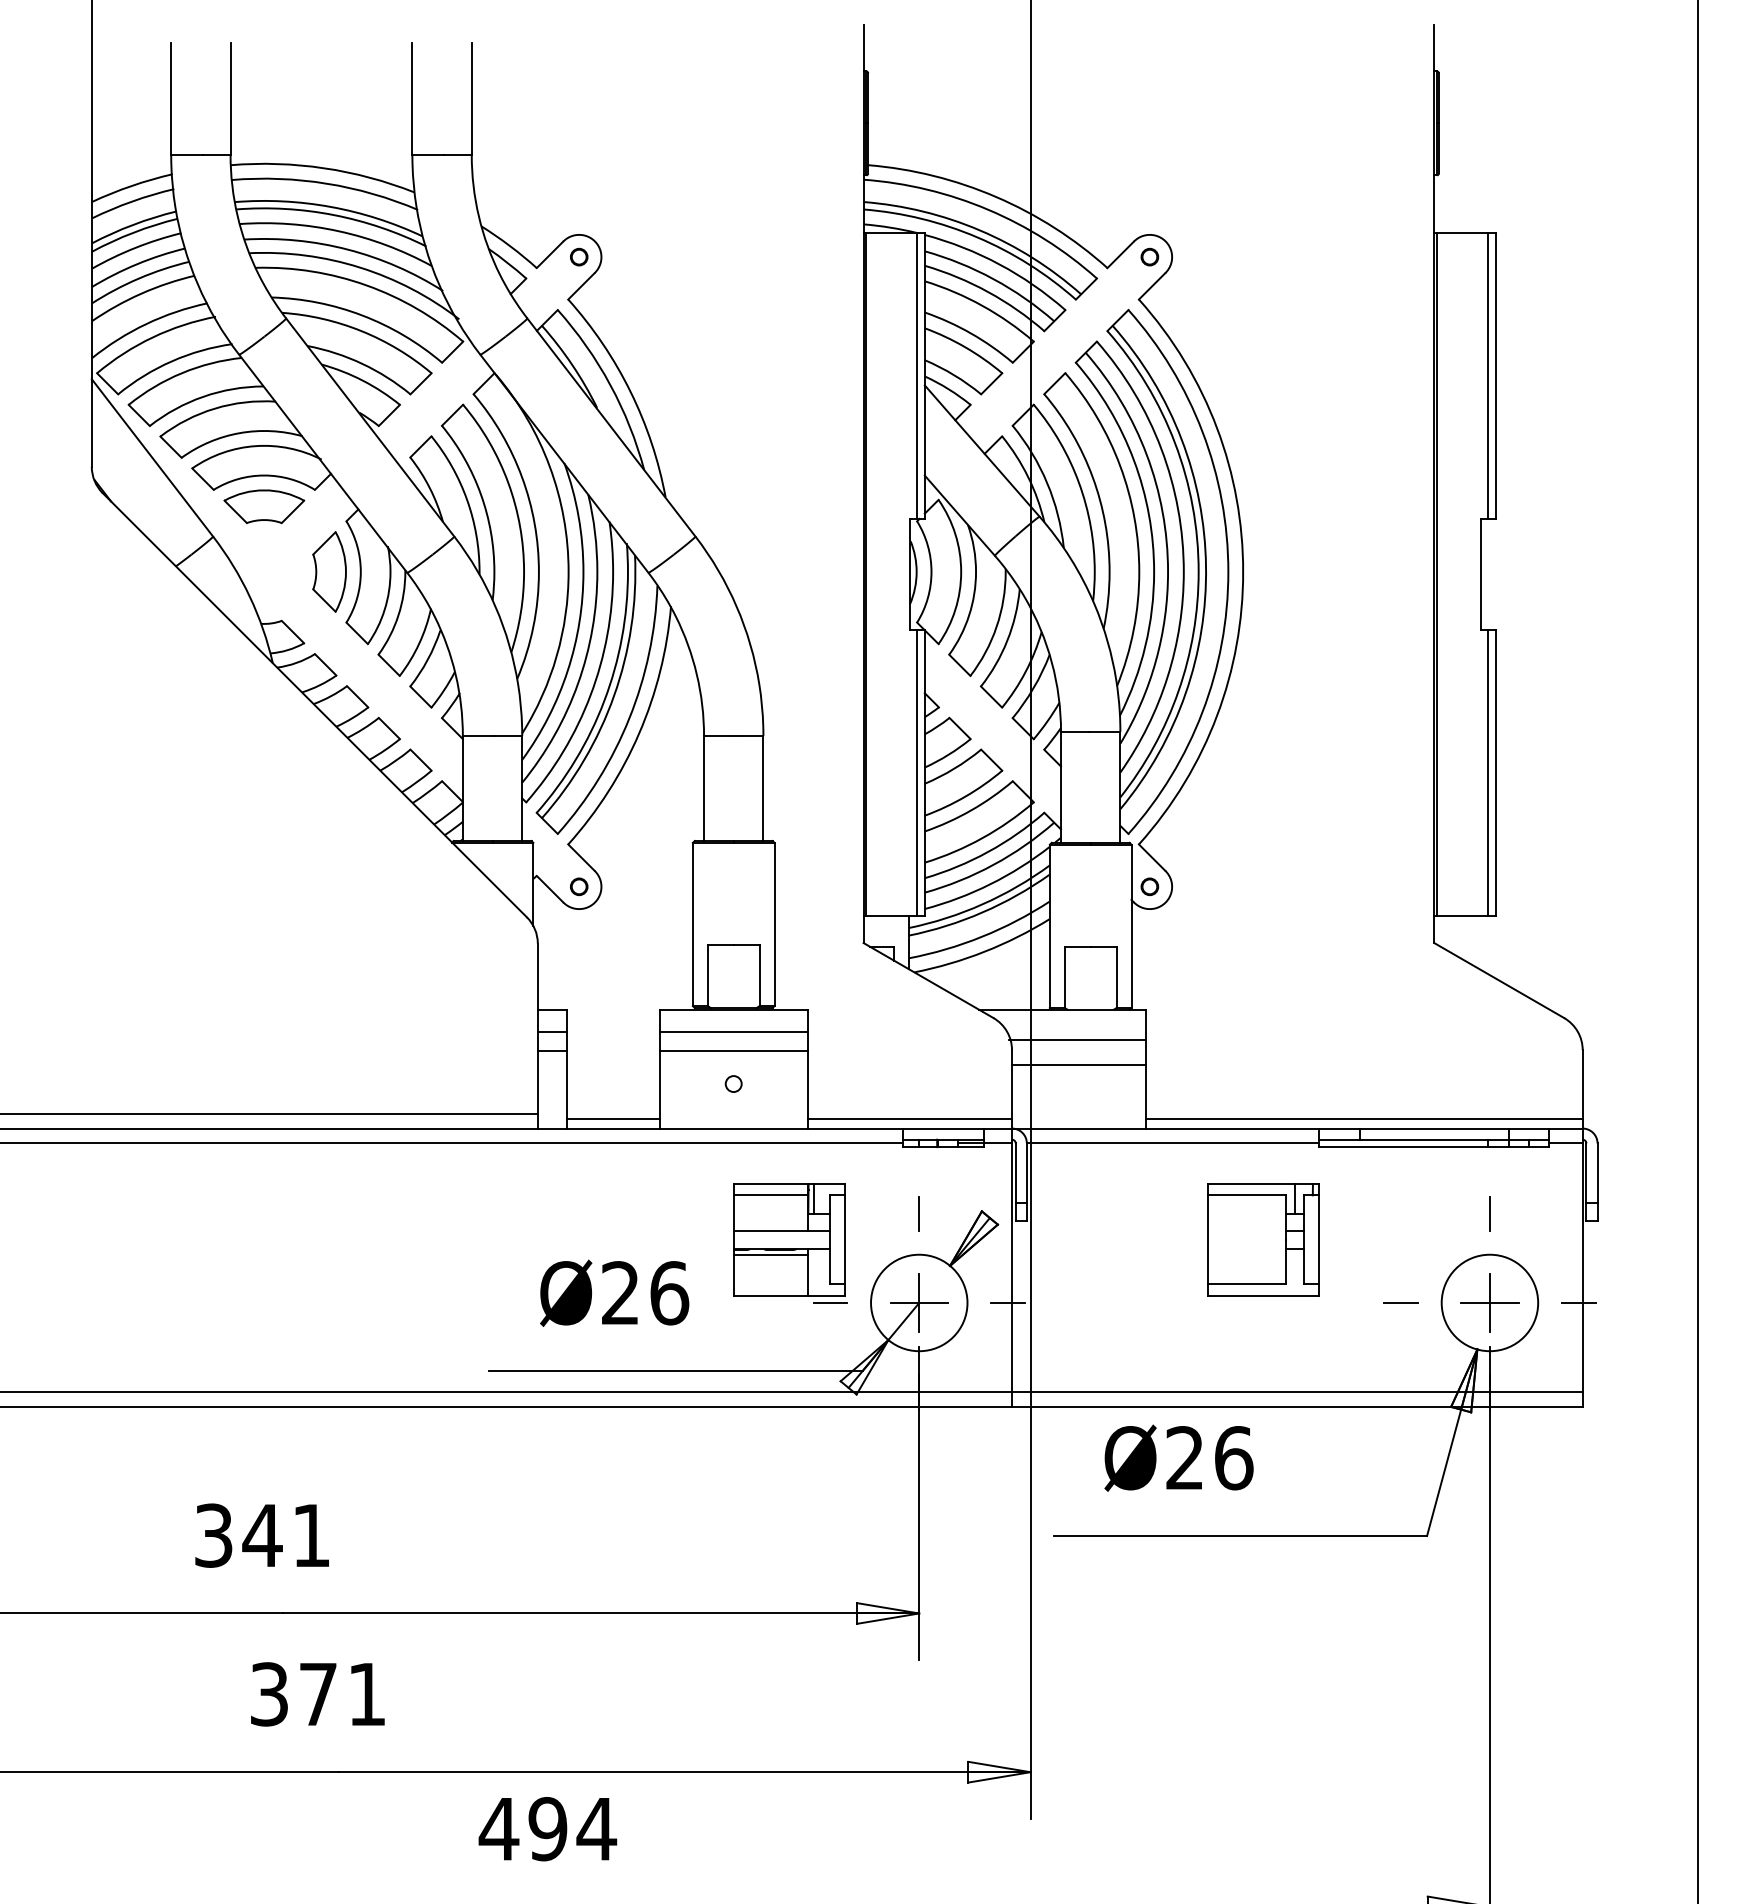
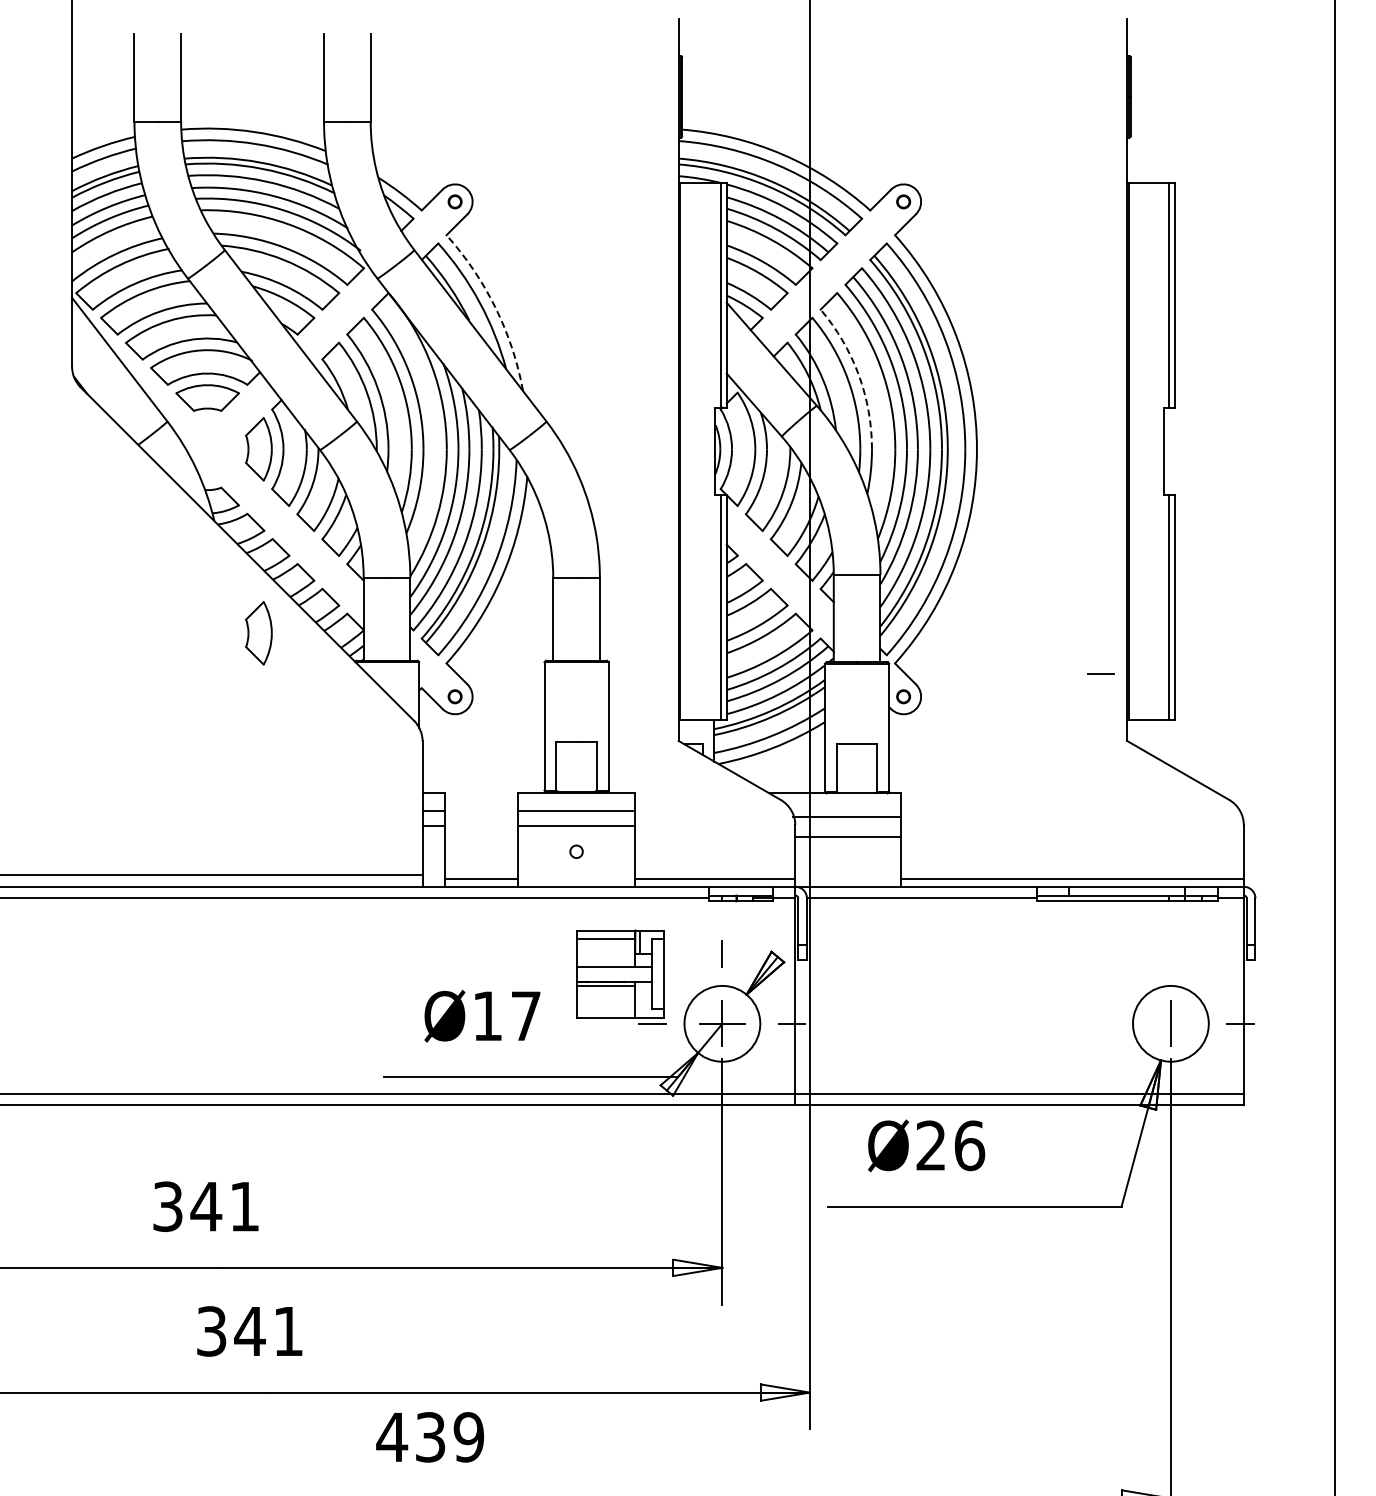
arc: (630, 391) -> (495, 307), solid -> dashed
arc: (1092, 476) -> (858, 374), solid -> dashed
part: (329, 806) -> (258, 633), added
line: (1489, 1213) -> (1170, 953), removed
part: (1262, 1238) -> (992, 973), removed
text: (645, 1292) -> (507, 1015), Ø26 -> Ø17
line: (1400, 1302) -> (1100, 673), moved
line: (1489, 1302) -> (1170, 1023), removed
text: (317, 1694) -> (249, 1331), 371 -> 341
text: (572, 1829) -> (449, 1437), 494 -> 439

